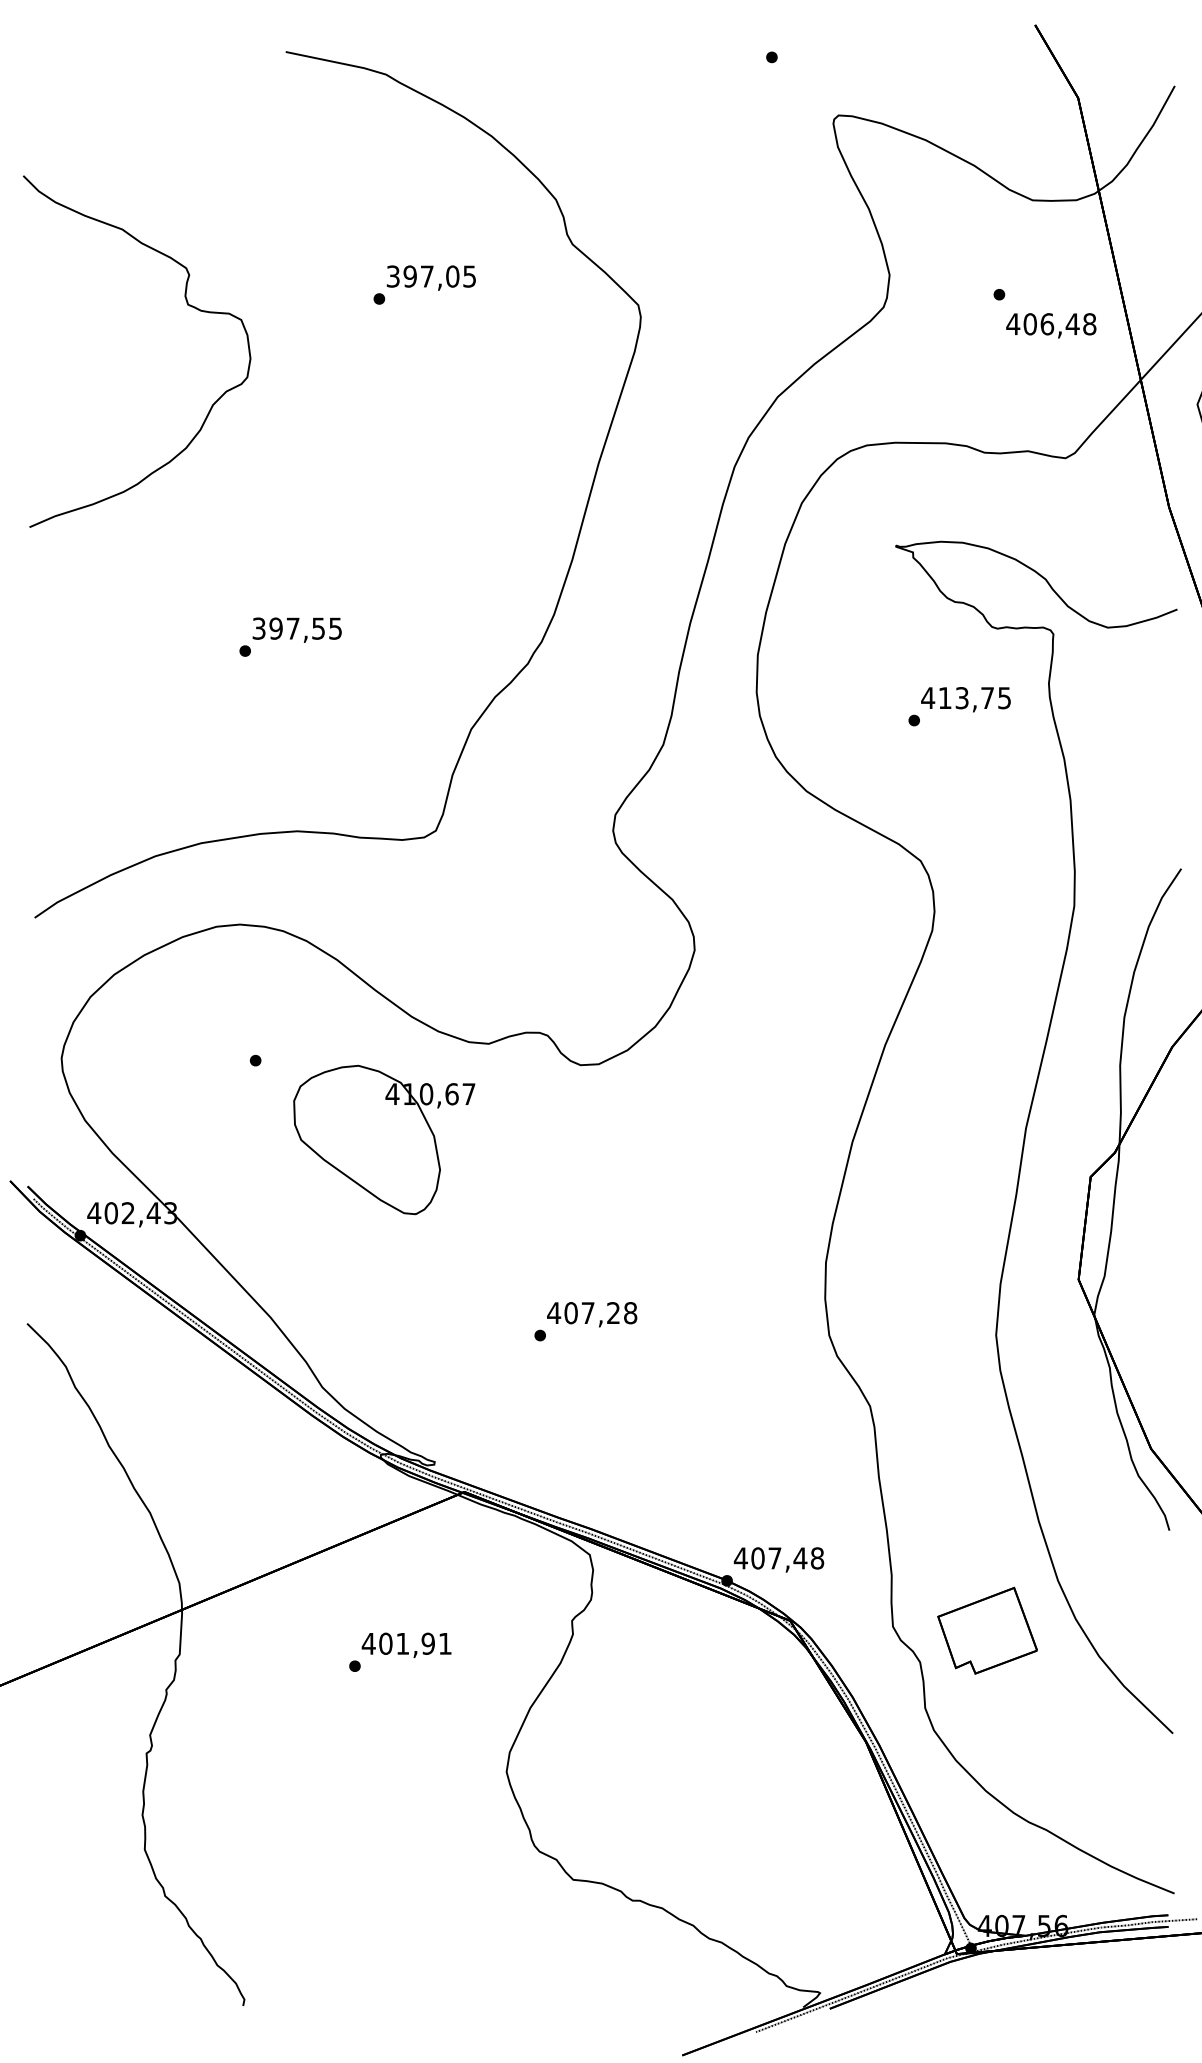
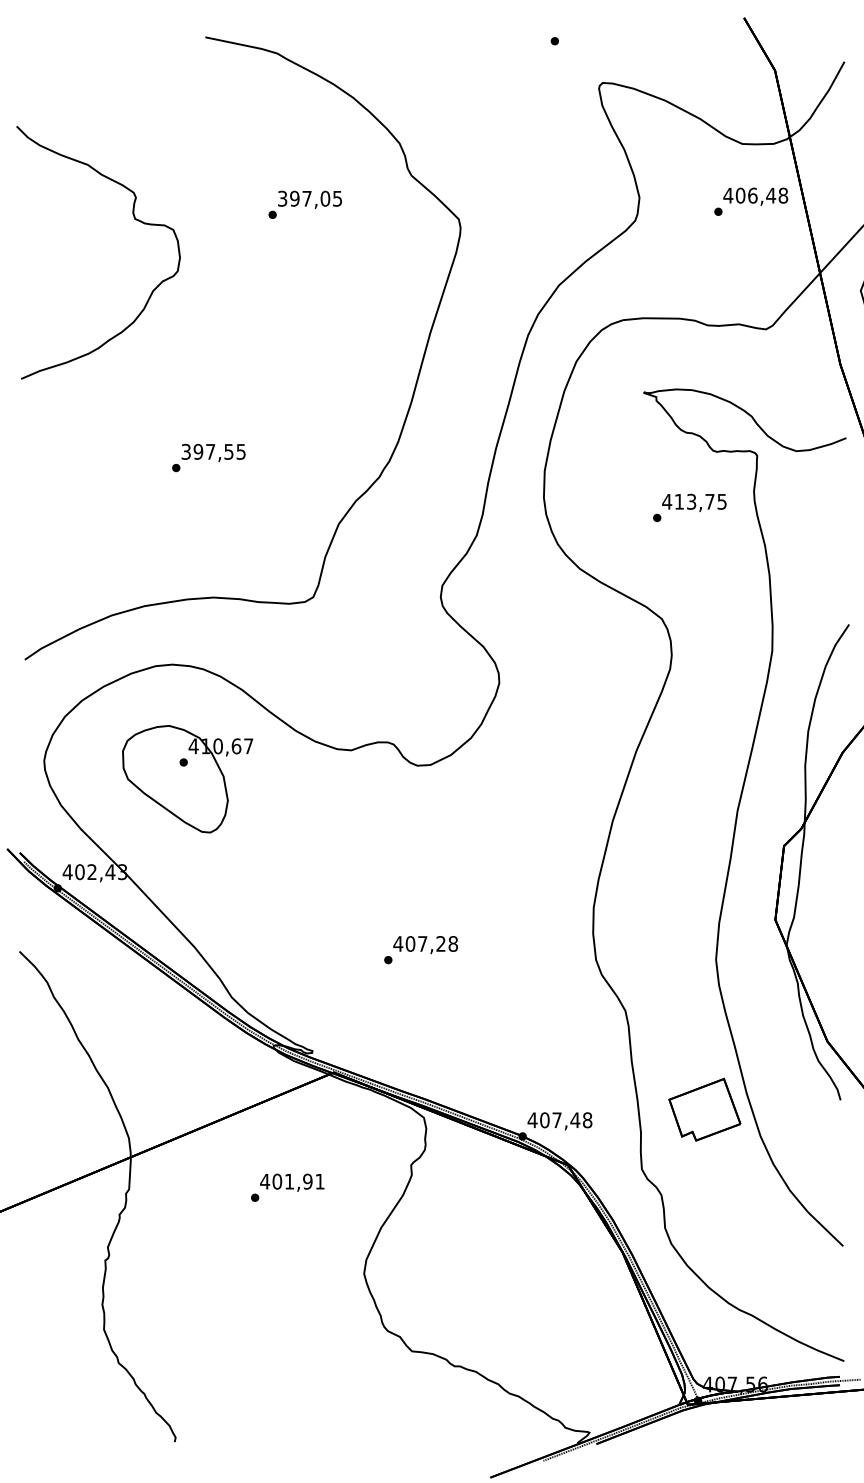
text: (1051, 325) -> (755, 196), moved
part: (384, 1139) -> (187, 778), moved
part: (987, 1630) -> (704, 1109), moved

